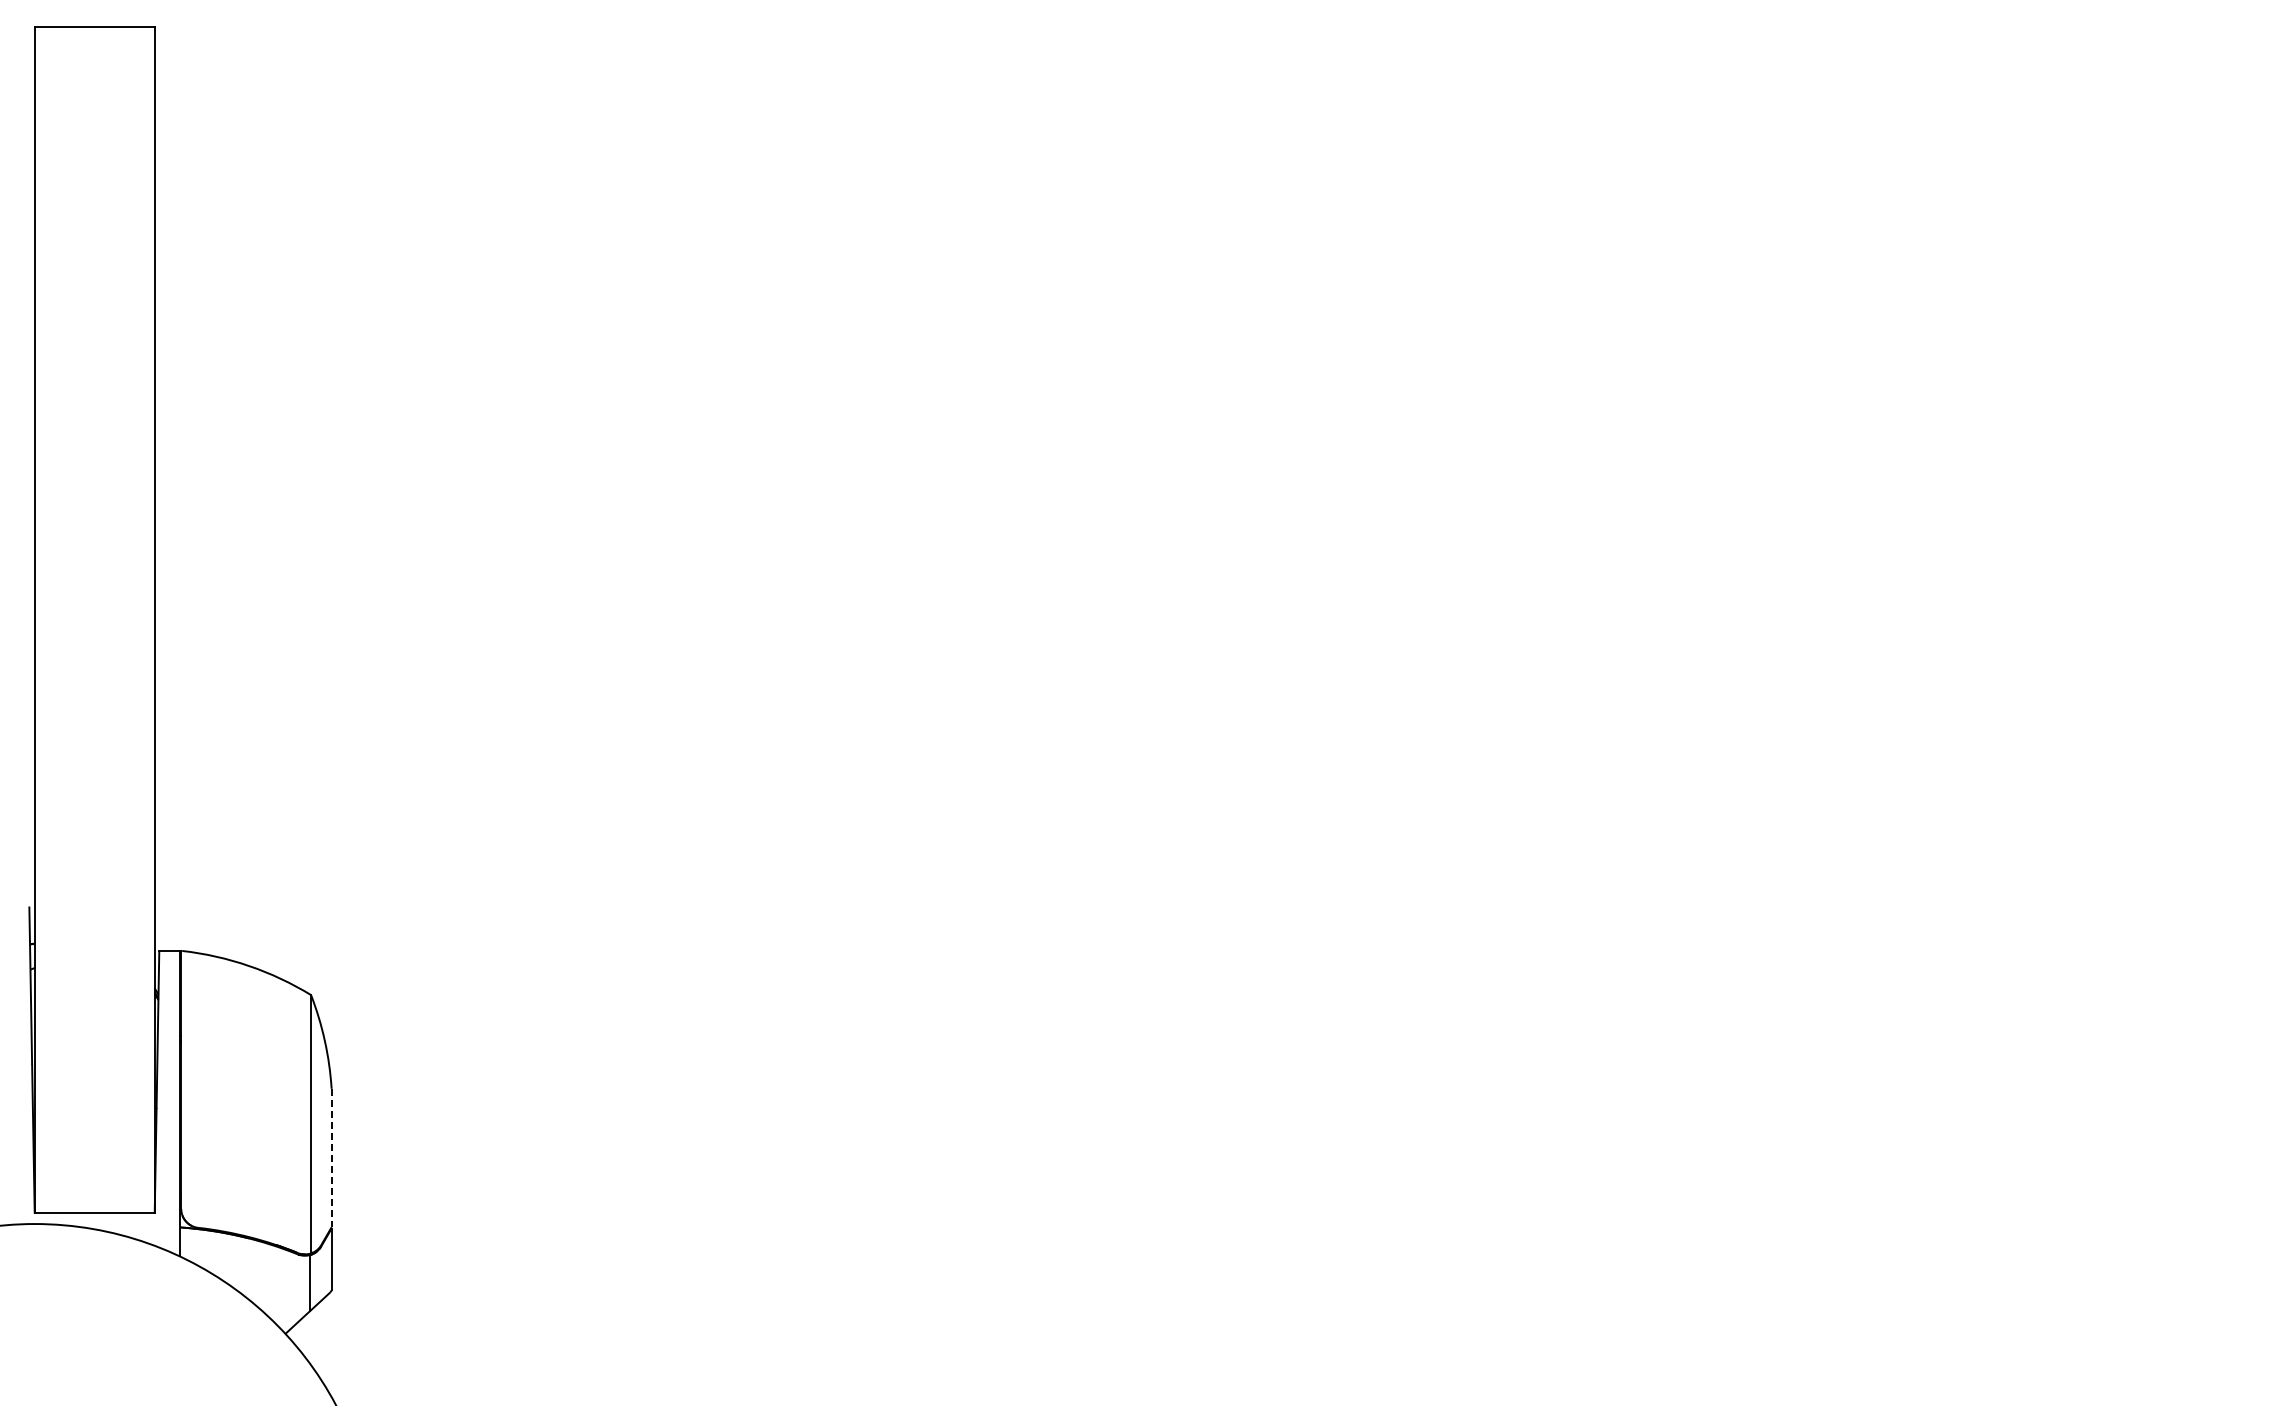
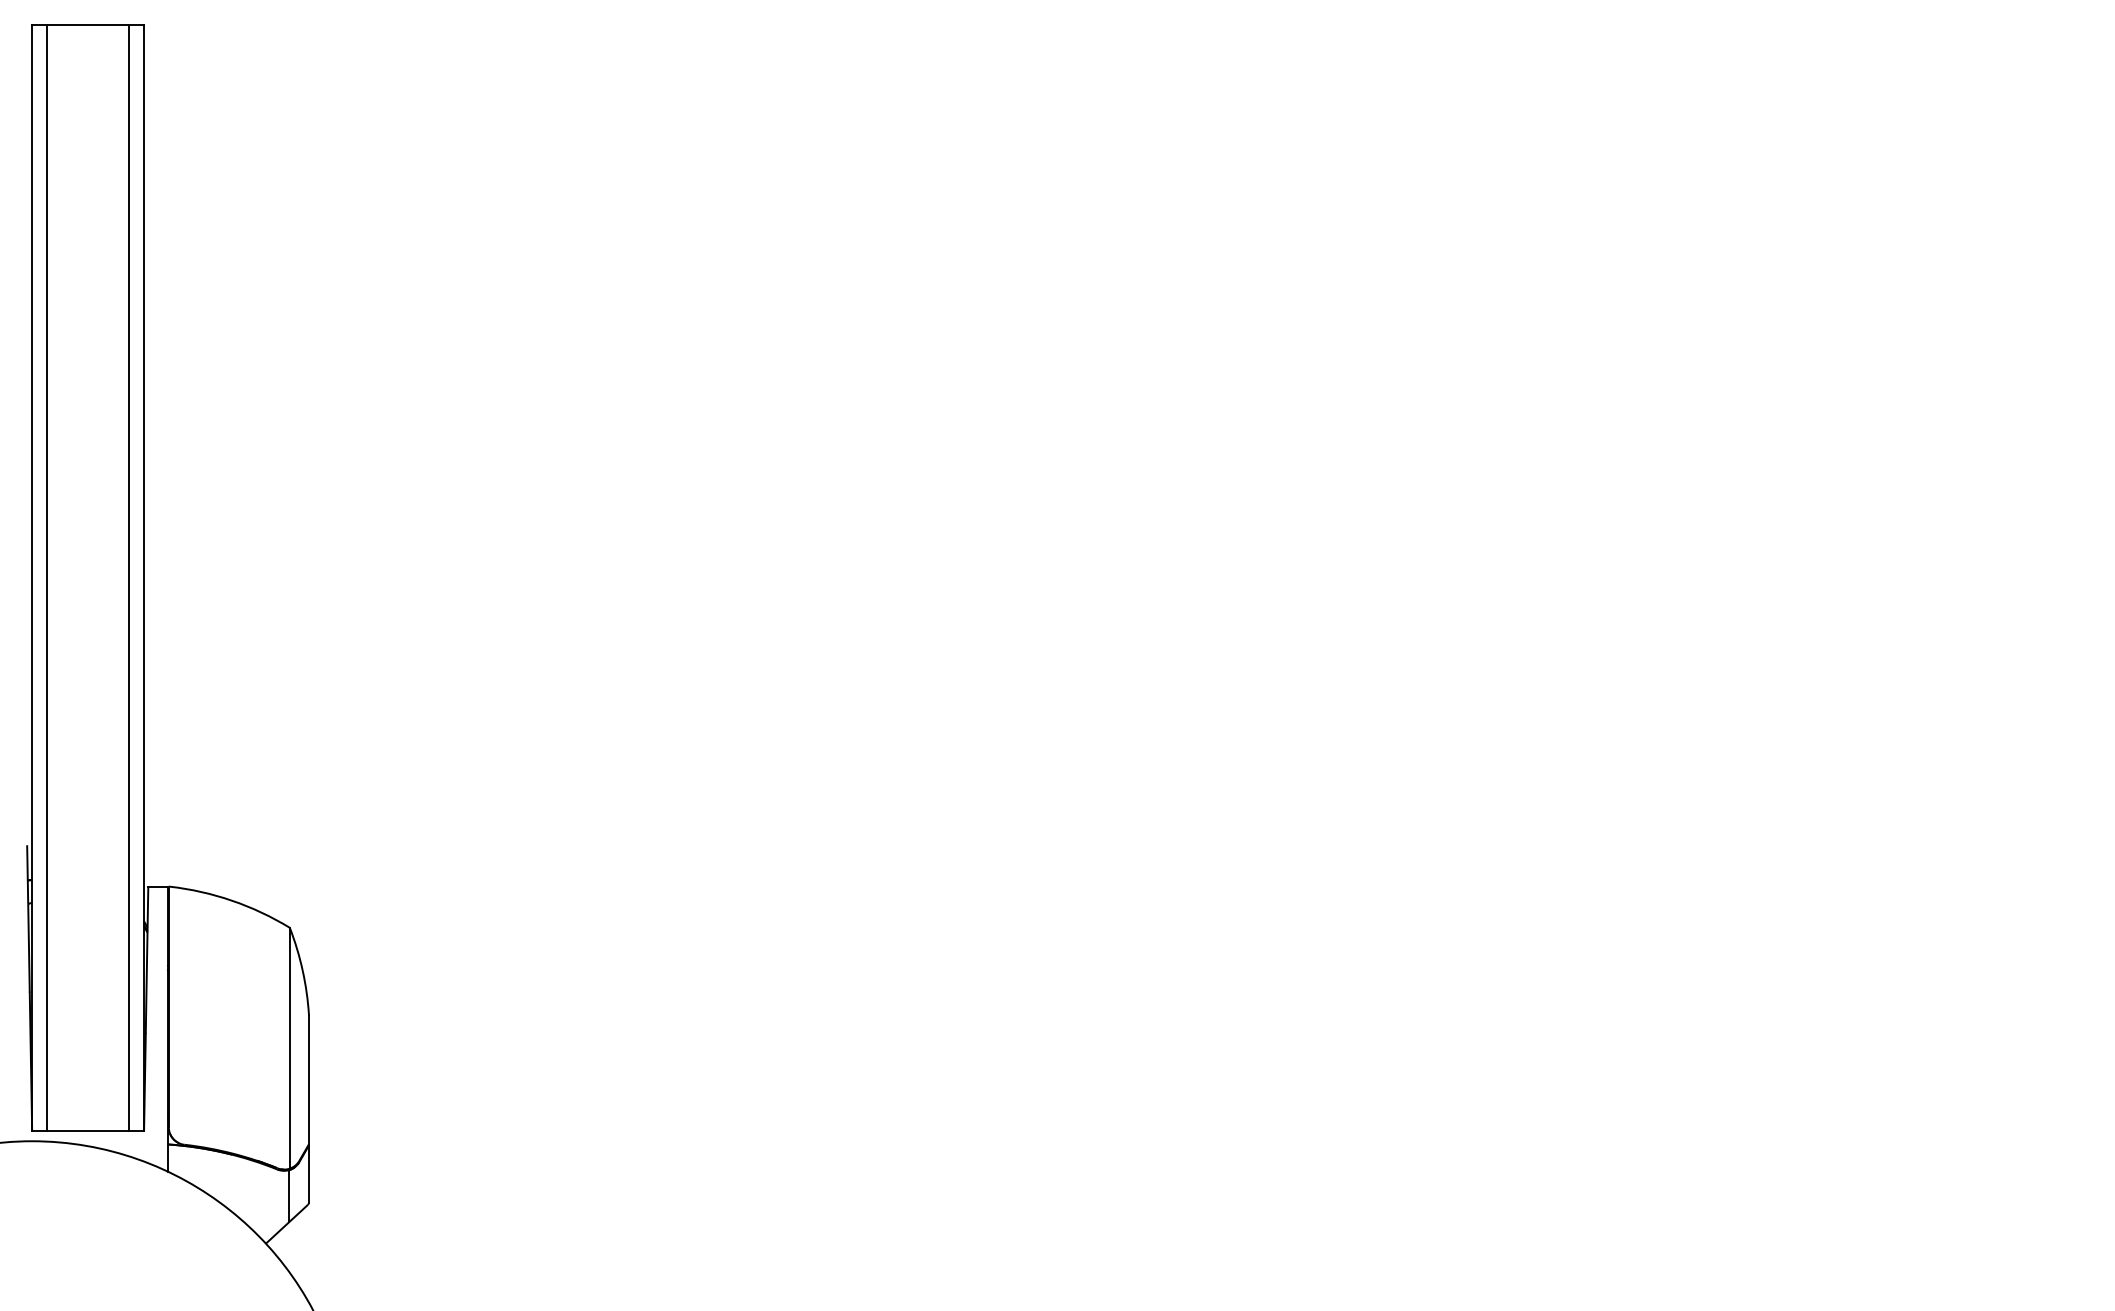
line: (50, 619) -> (46, 577), added
line: (138, 619) -> (128, 577), added
line: (331, 1158) -> (308, 1080), dashed -> solid

